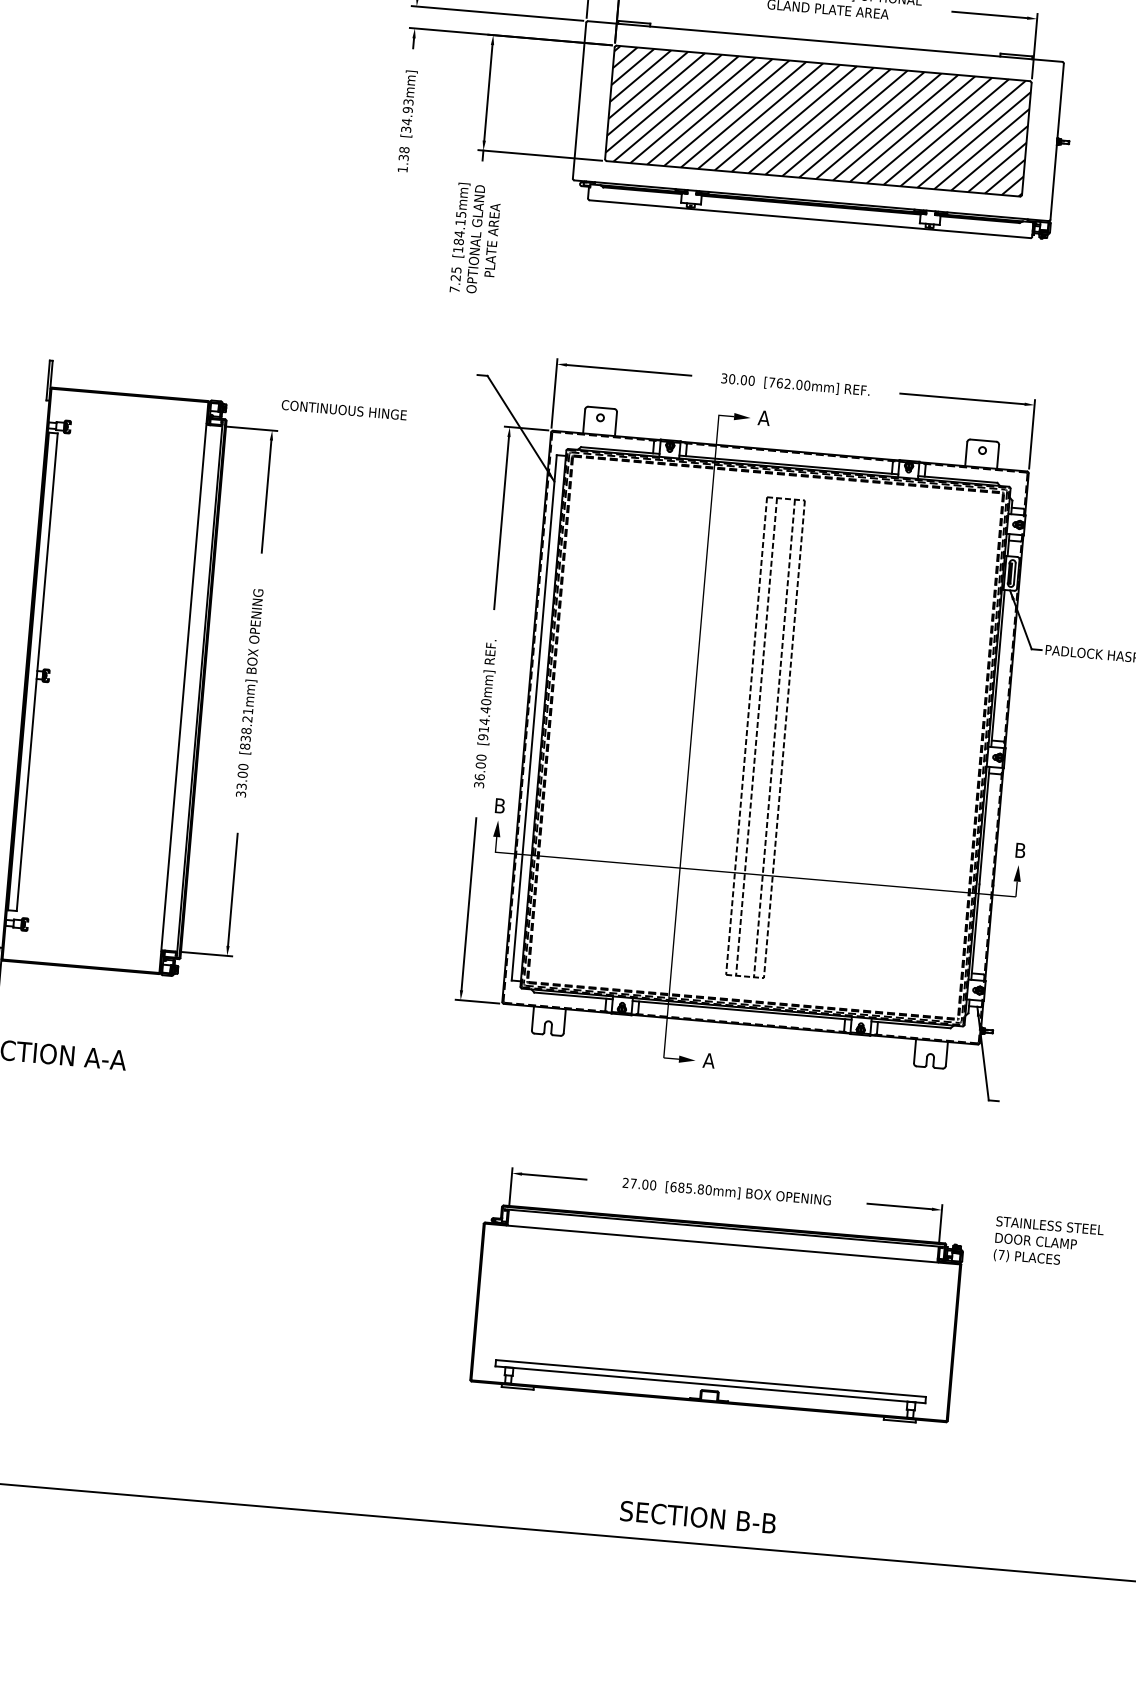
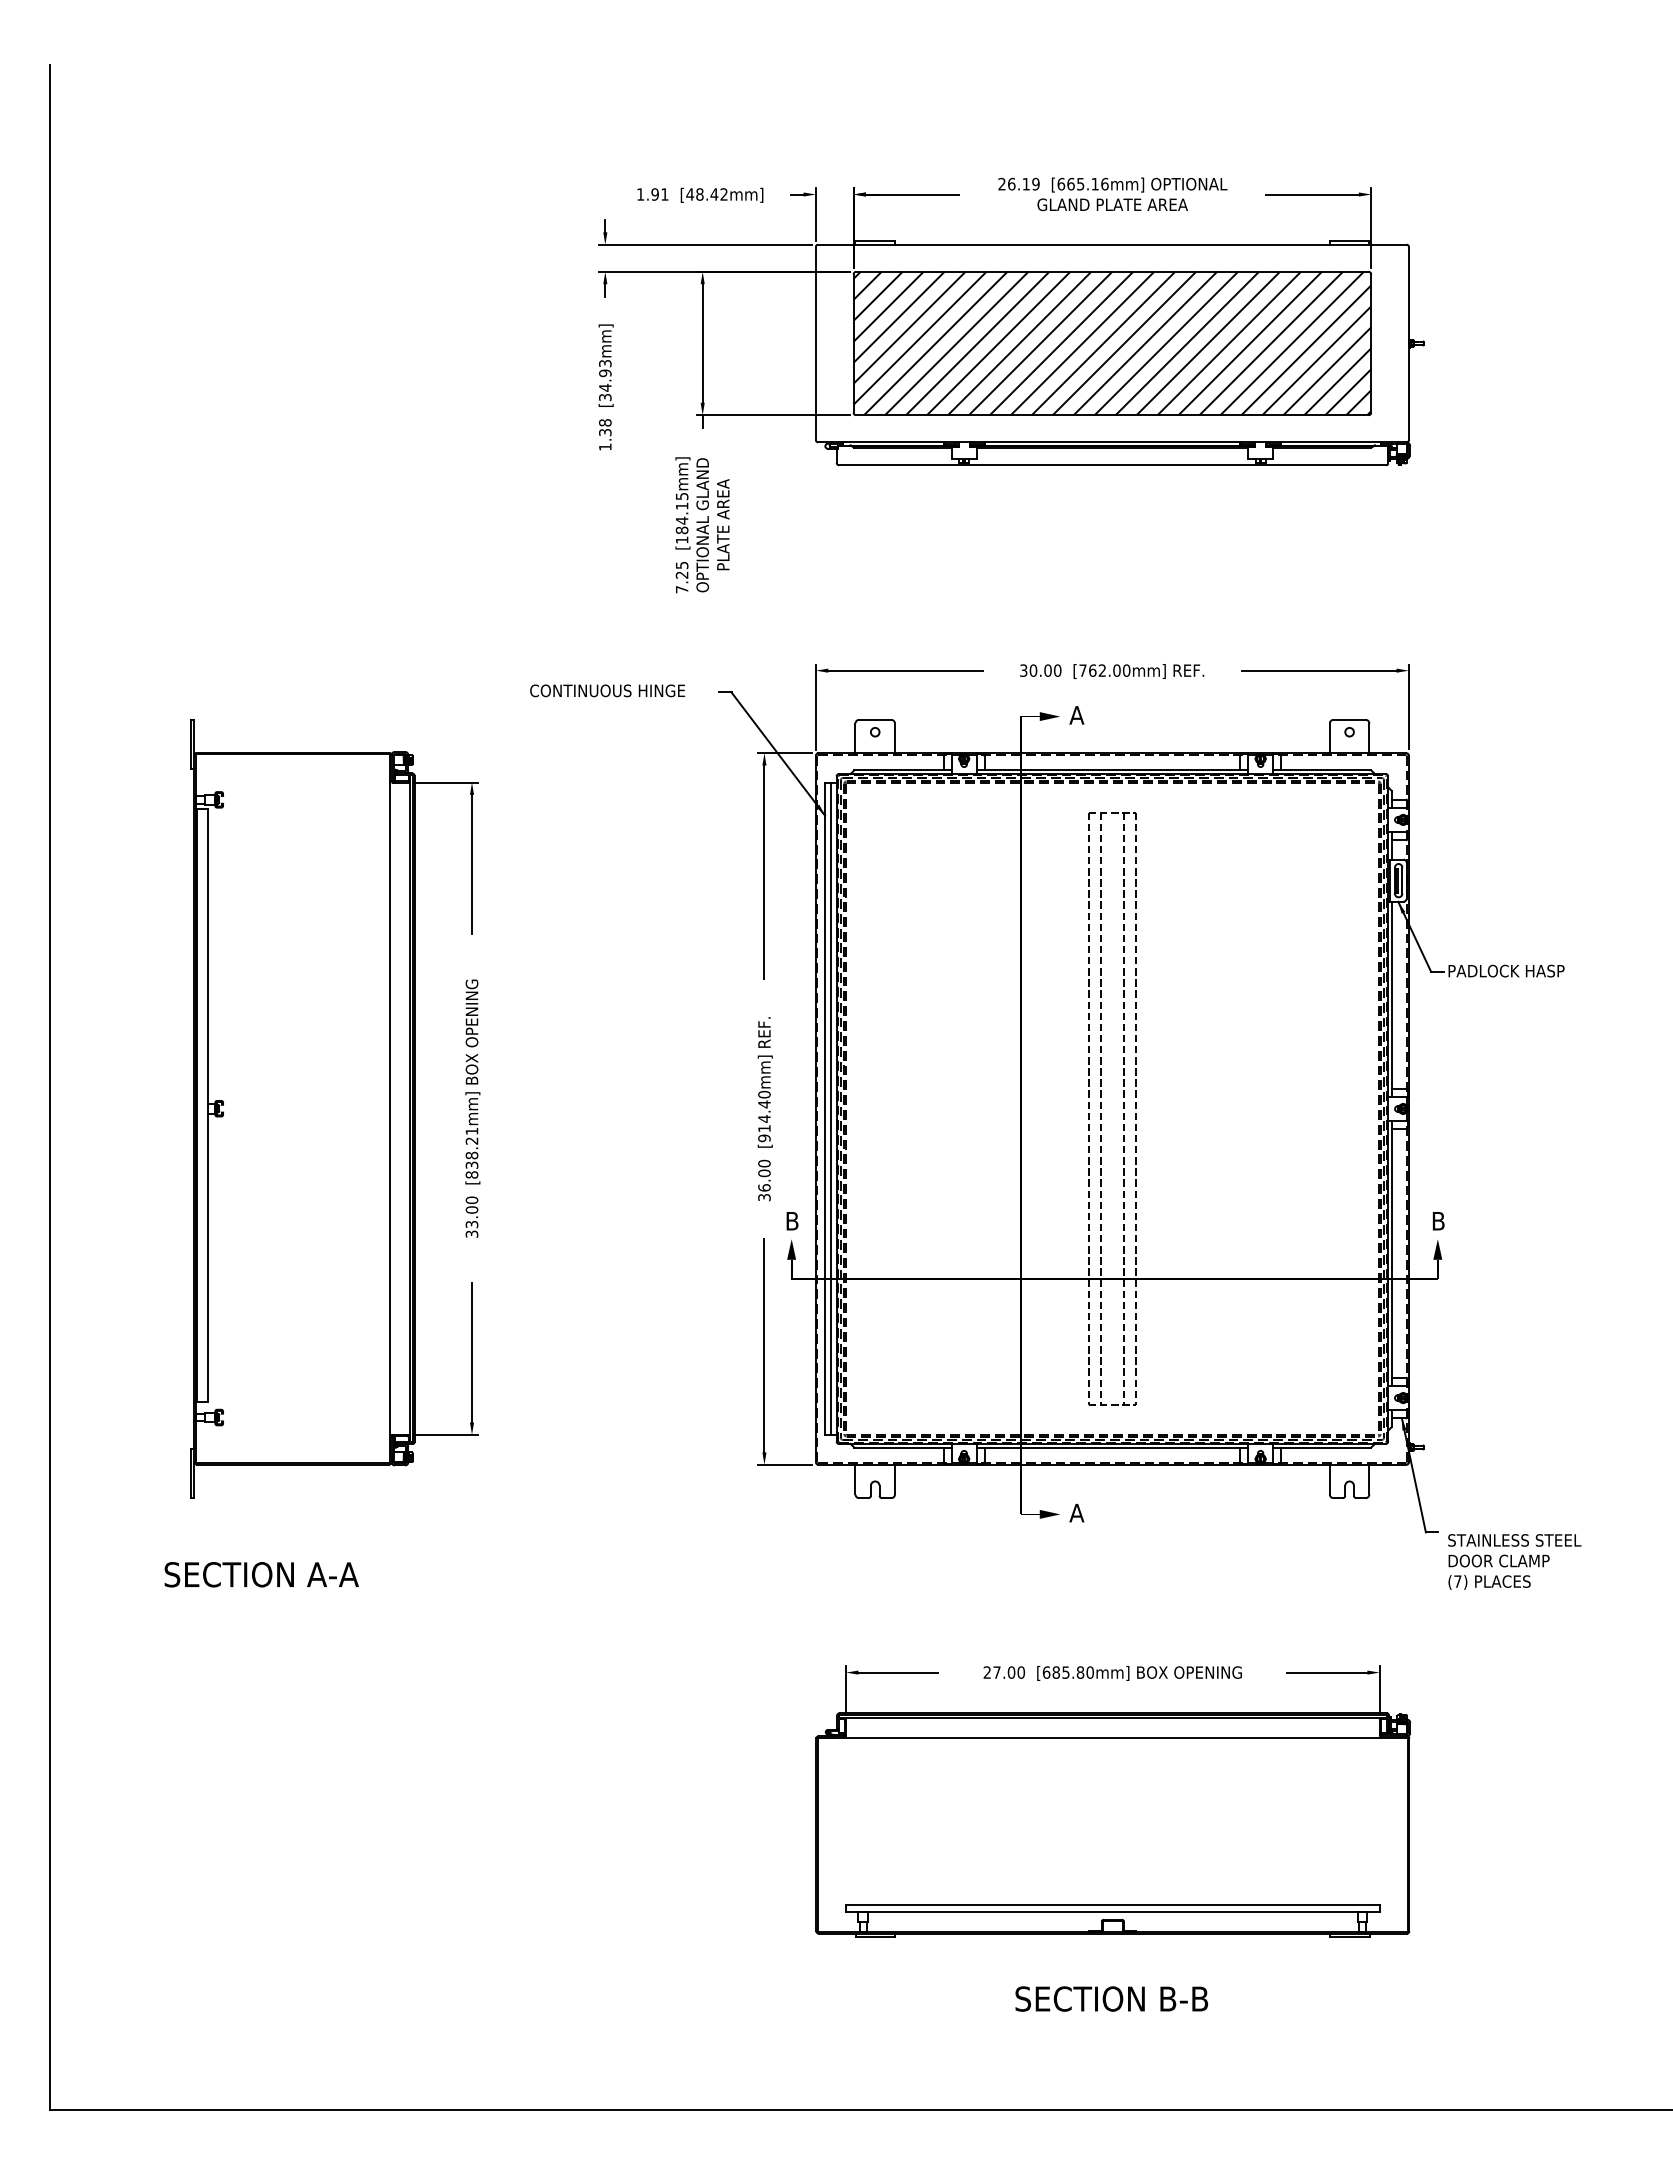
text: (344, 409) -> (607, 690), moved
line: (539, 717) -> (831, 1108), added
text: (1048, 1242) -> (1514, 1561), moved
text: (697, 1516) -> (1111, 1998), moved

